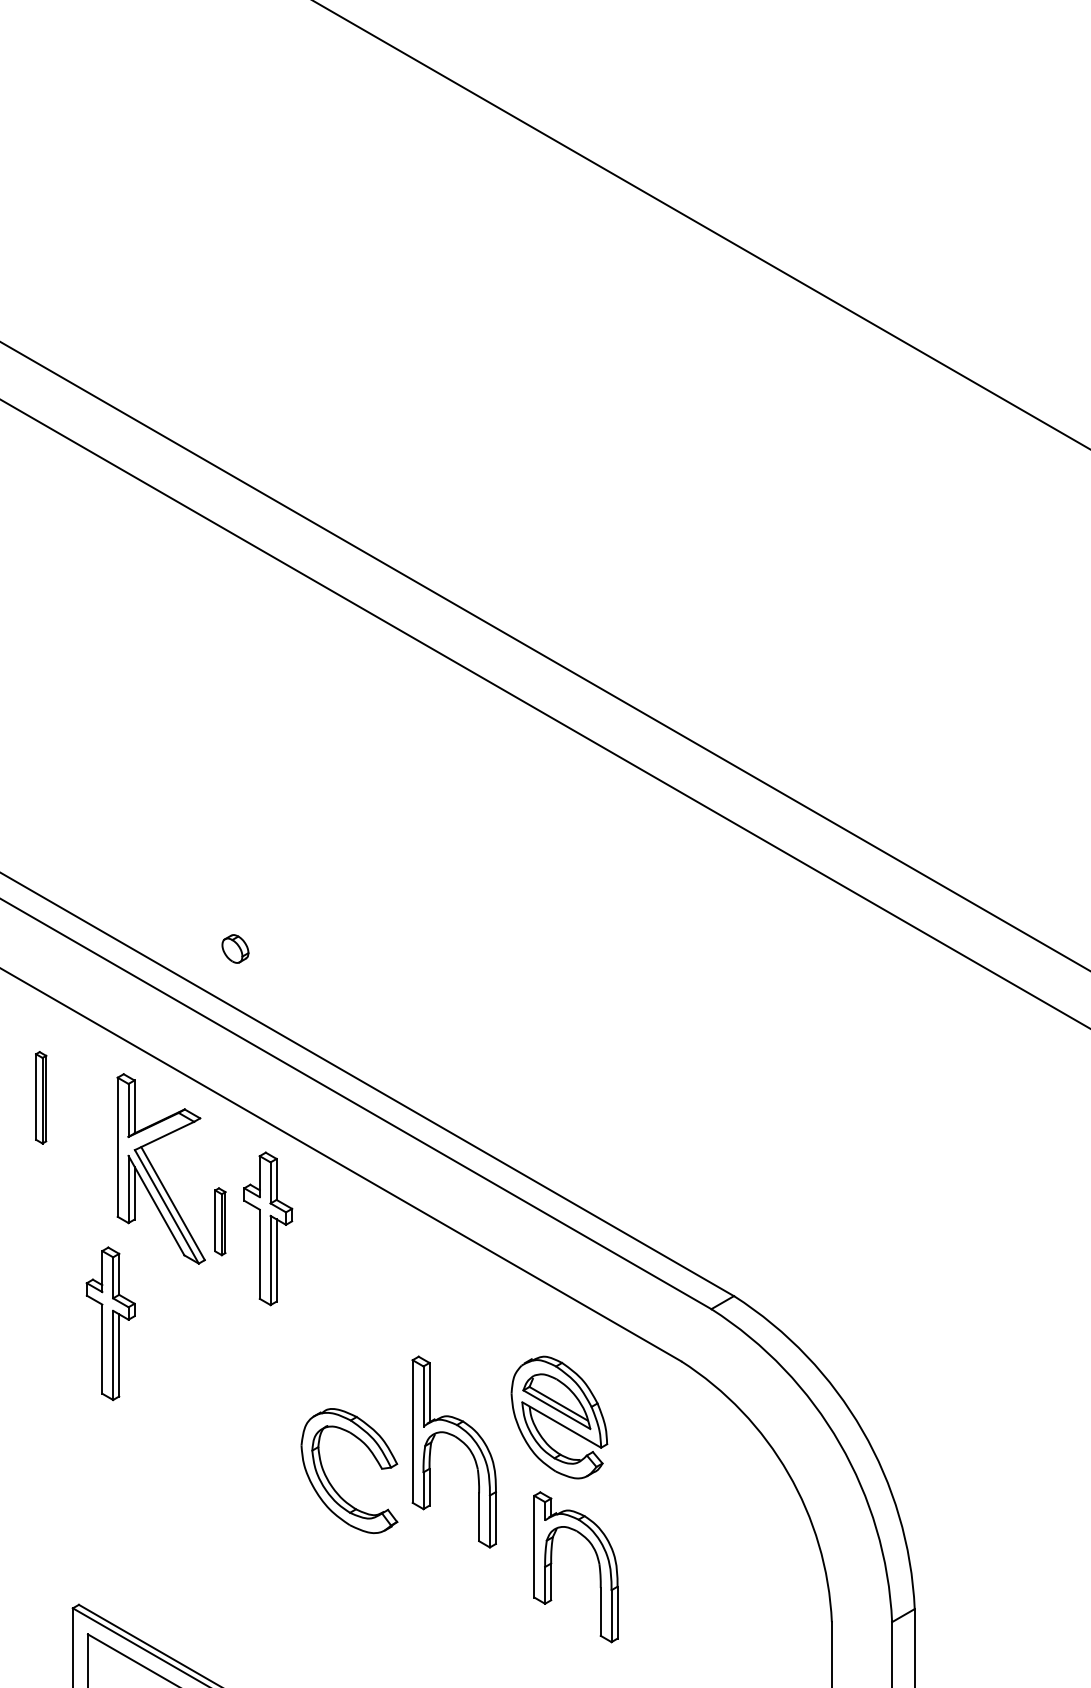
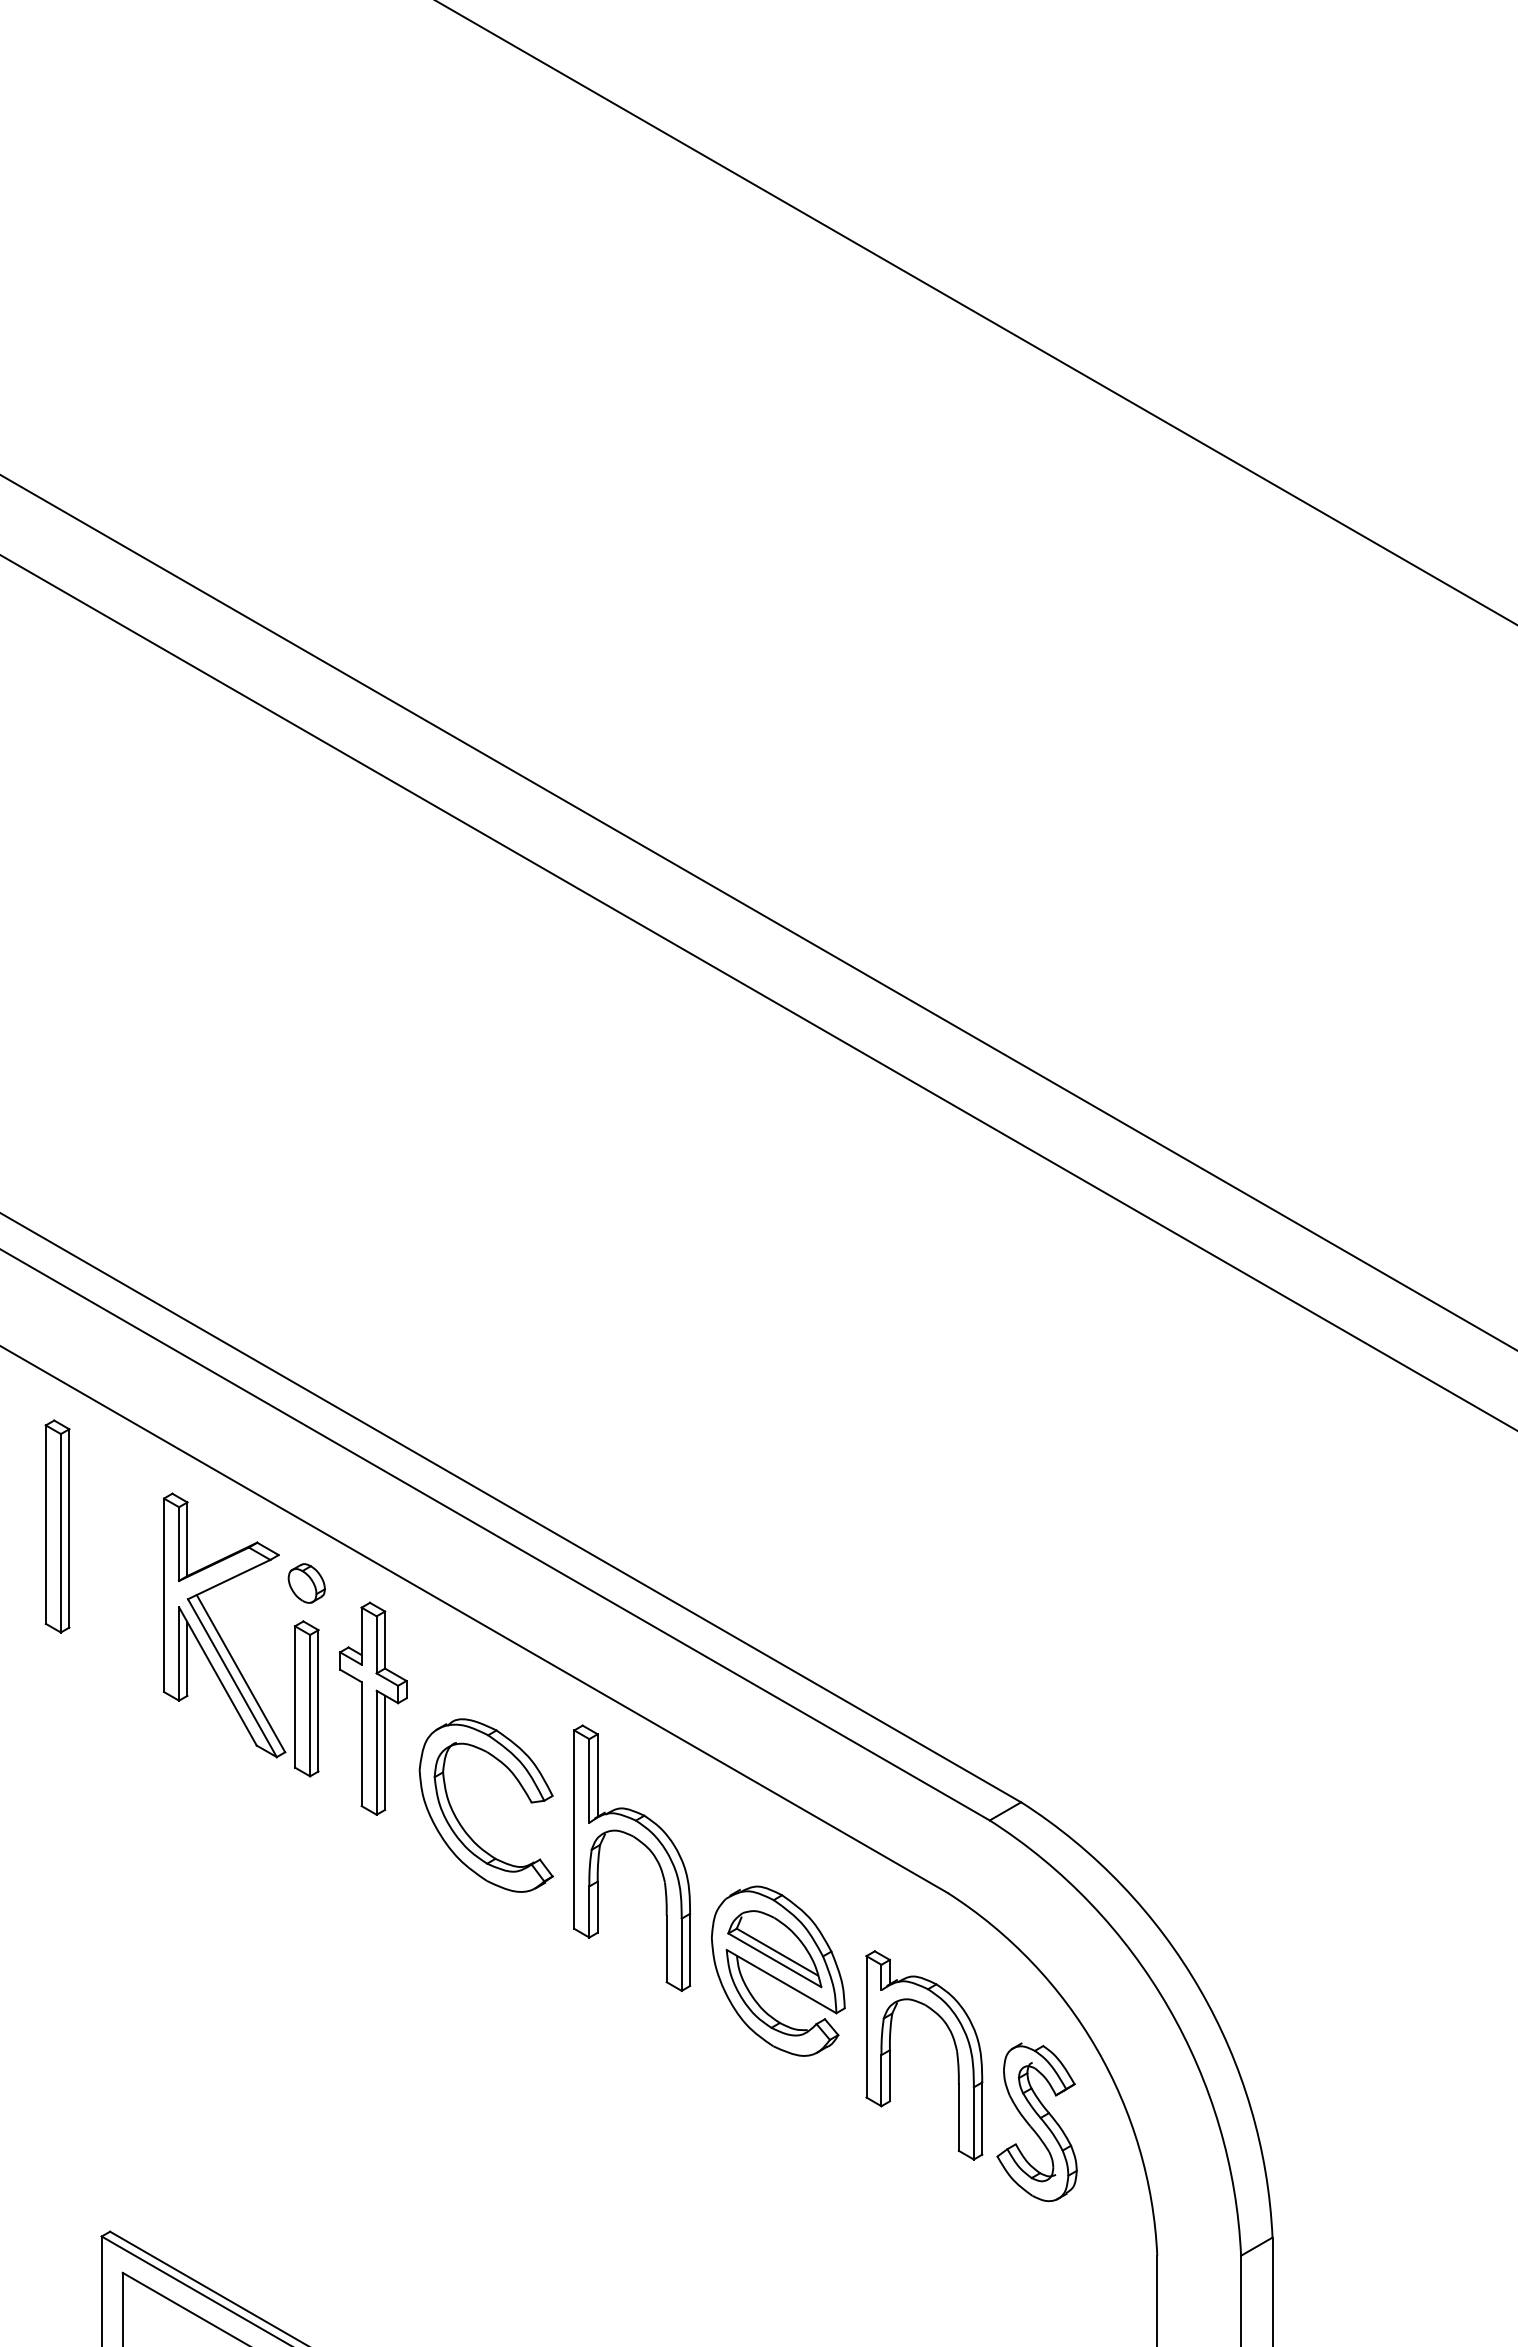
part: (235, 948) -> (306, 1583), moved
part: (41, 1097) -> (57, 1526), size x1.67
part: (220, 1221) -> (306, 1698), size x1.67
part: (110, 1323) -> (154, 1840), removed
part: (462, 1442) -> (643, 1845), moved
part: (330, 1483) -> (460, 1822), moved
part: (745, 1526) -> (1036, 2122), added
part: (598, 1563) -> (955, 2049), moved

